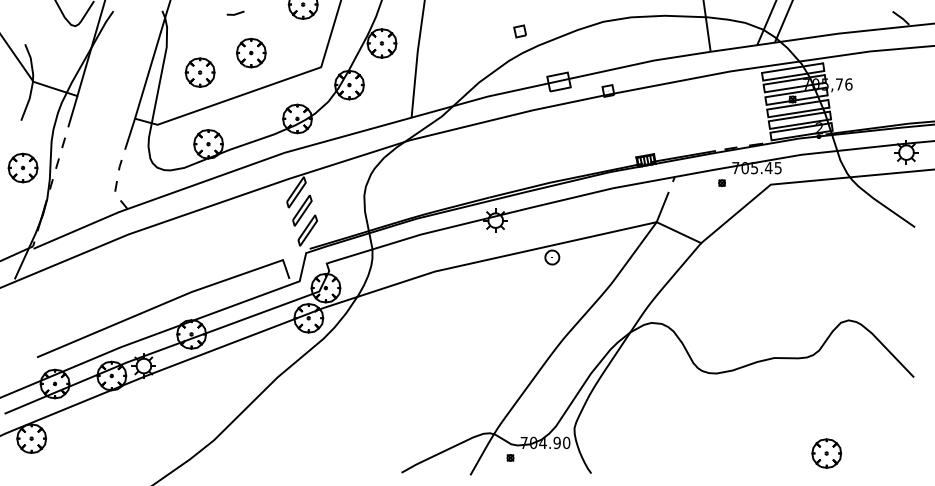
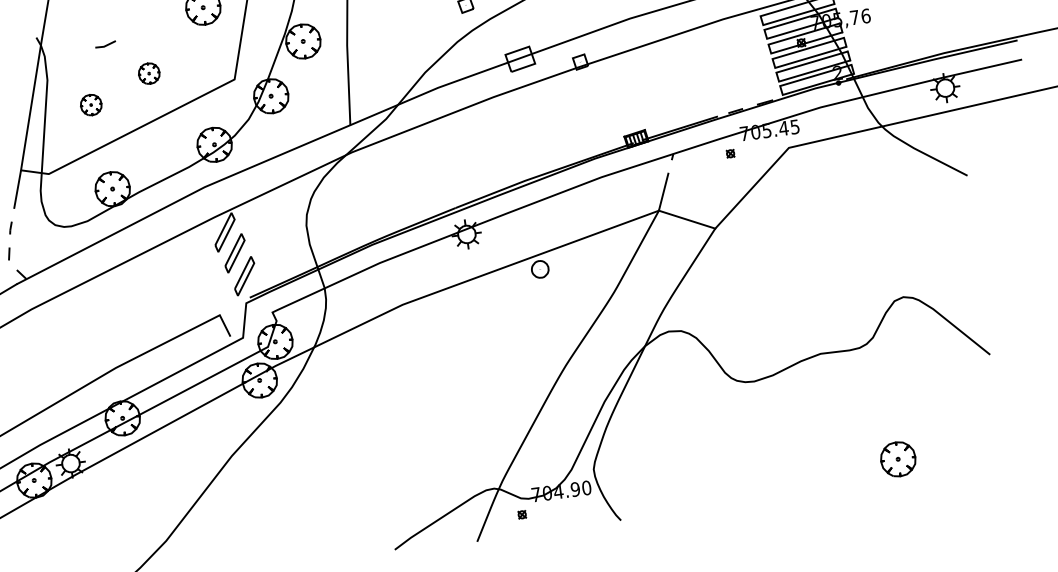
line: (235, 13) -> (105, 44), moved
part: (251, 52) -> (149, 72), size x0.6
part: (199, 72) -> (90, 105), size x0.6

